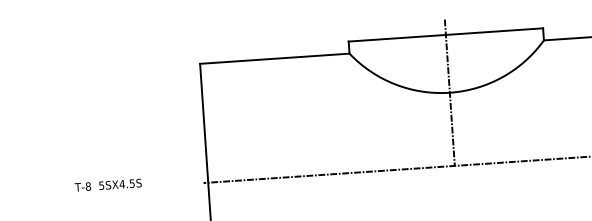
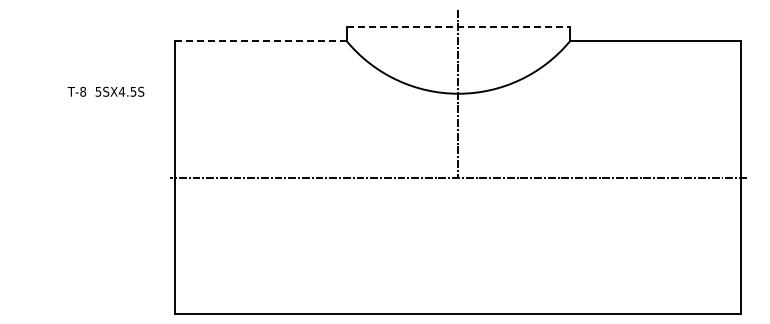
line: (445, 35) -> (458, 27), solid -> dashed
line: (275, 58) -> (261, 41), solid -> dashed
text: (107, 184) -> (105, 91), moved

